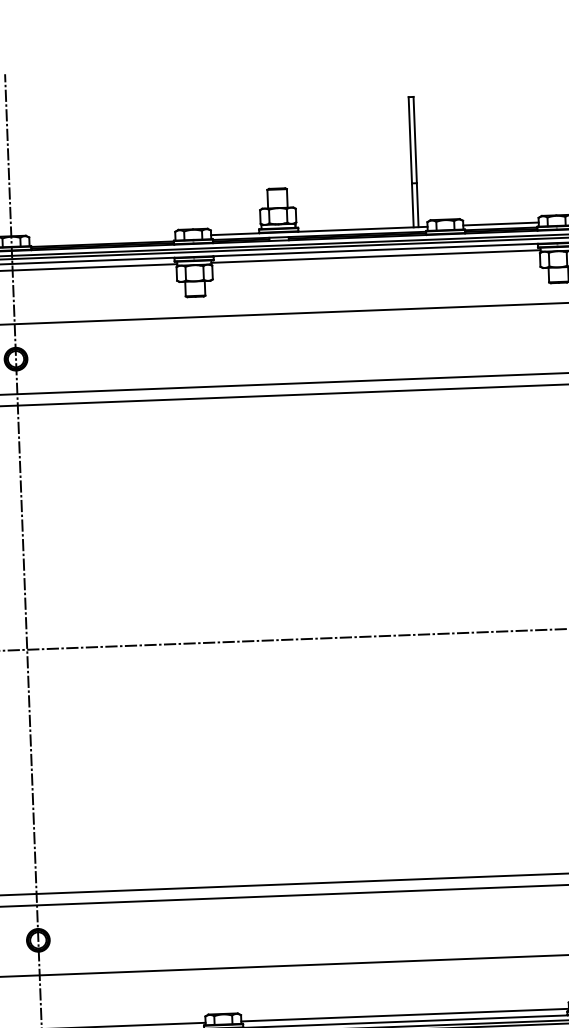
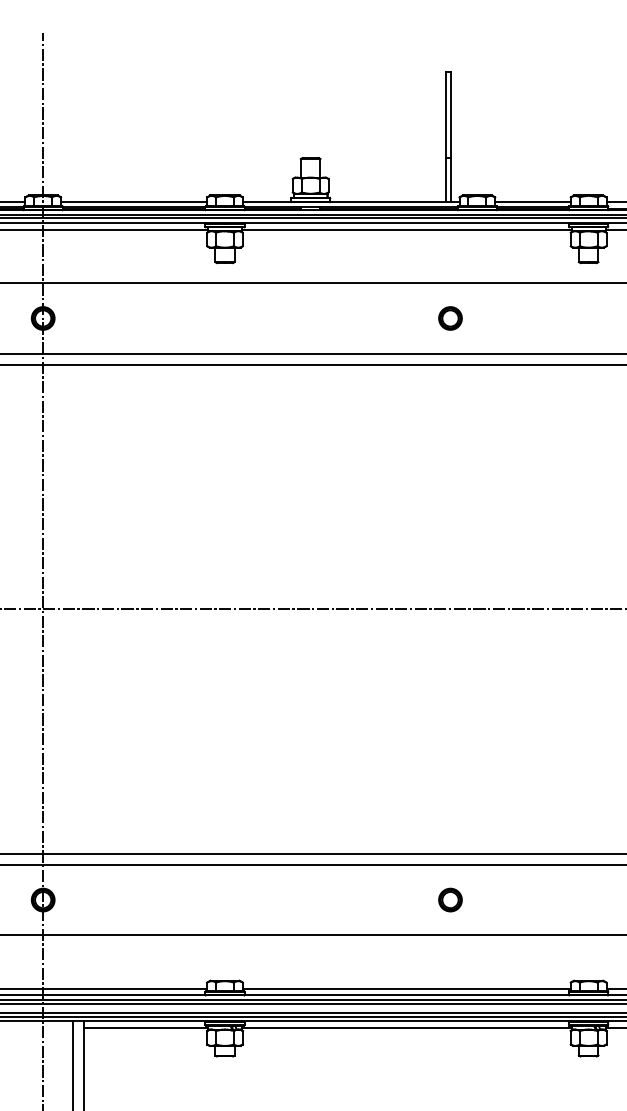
line: (102, 239) -> (134, 202), added
part: (423, 343) -> (450, 318), added
part: (445, 924) -> (450, 899), added

